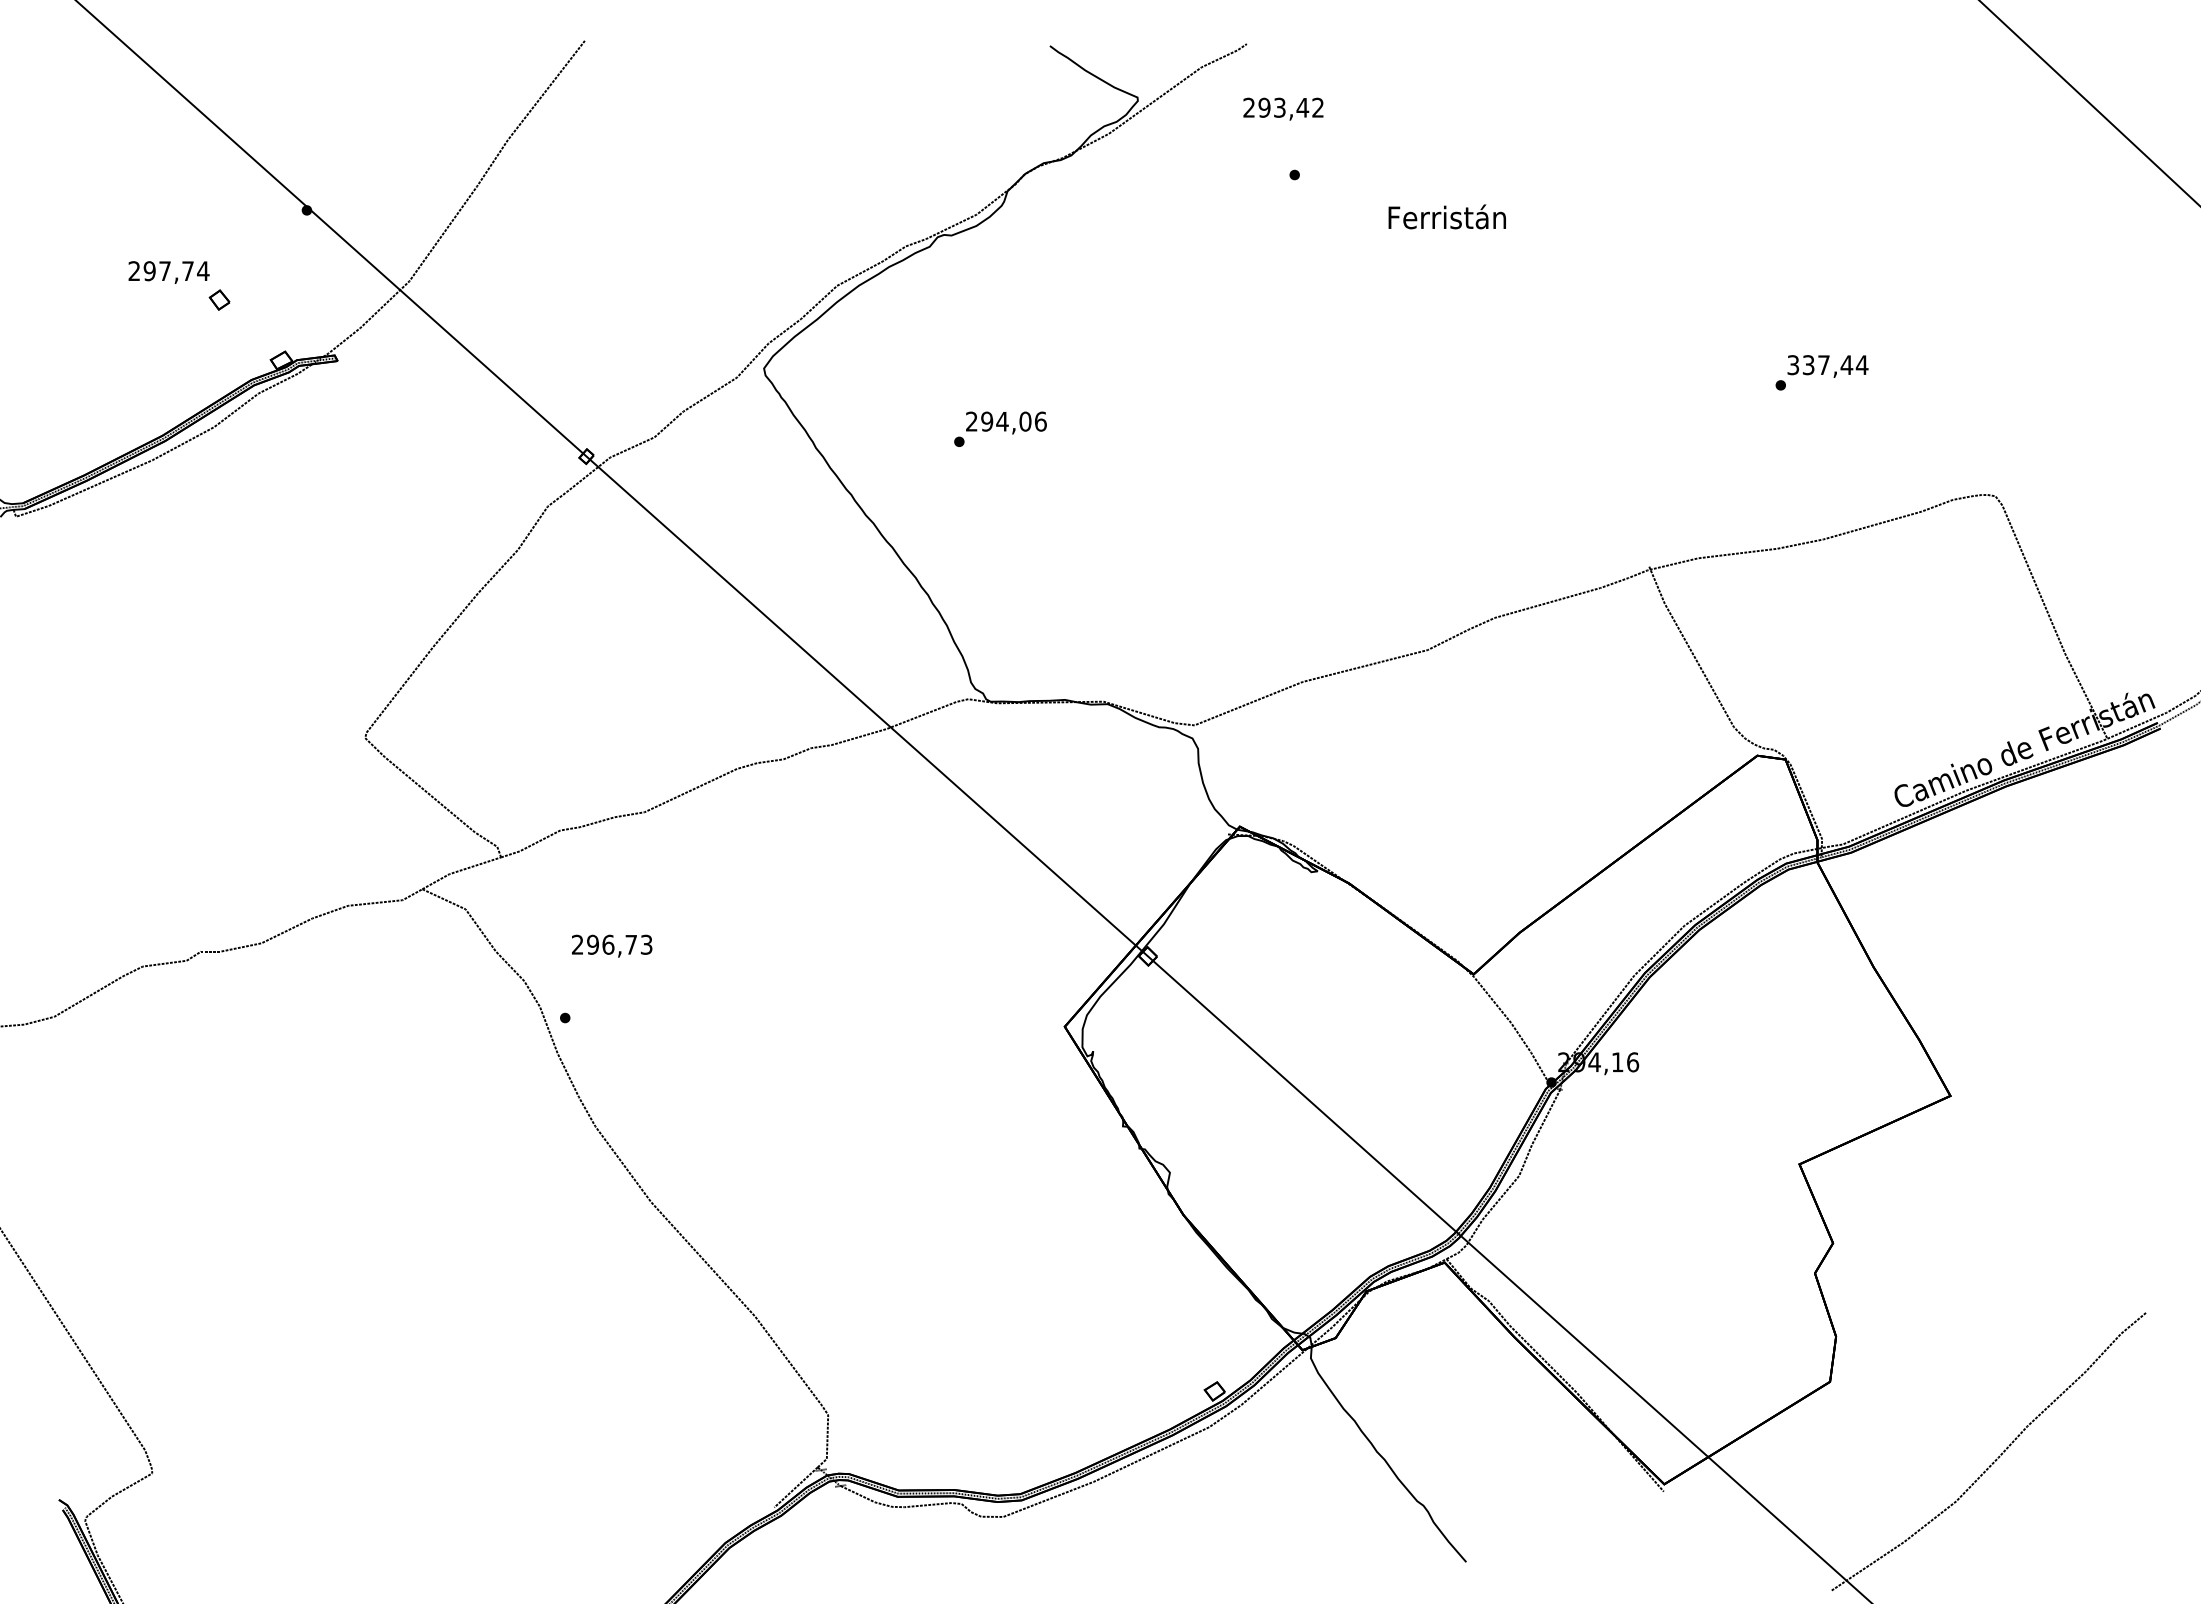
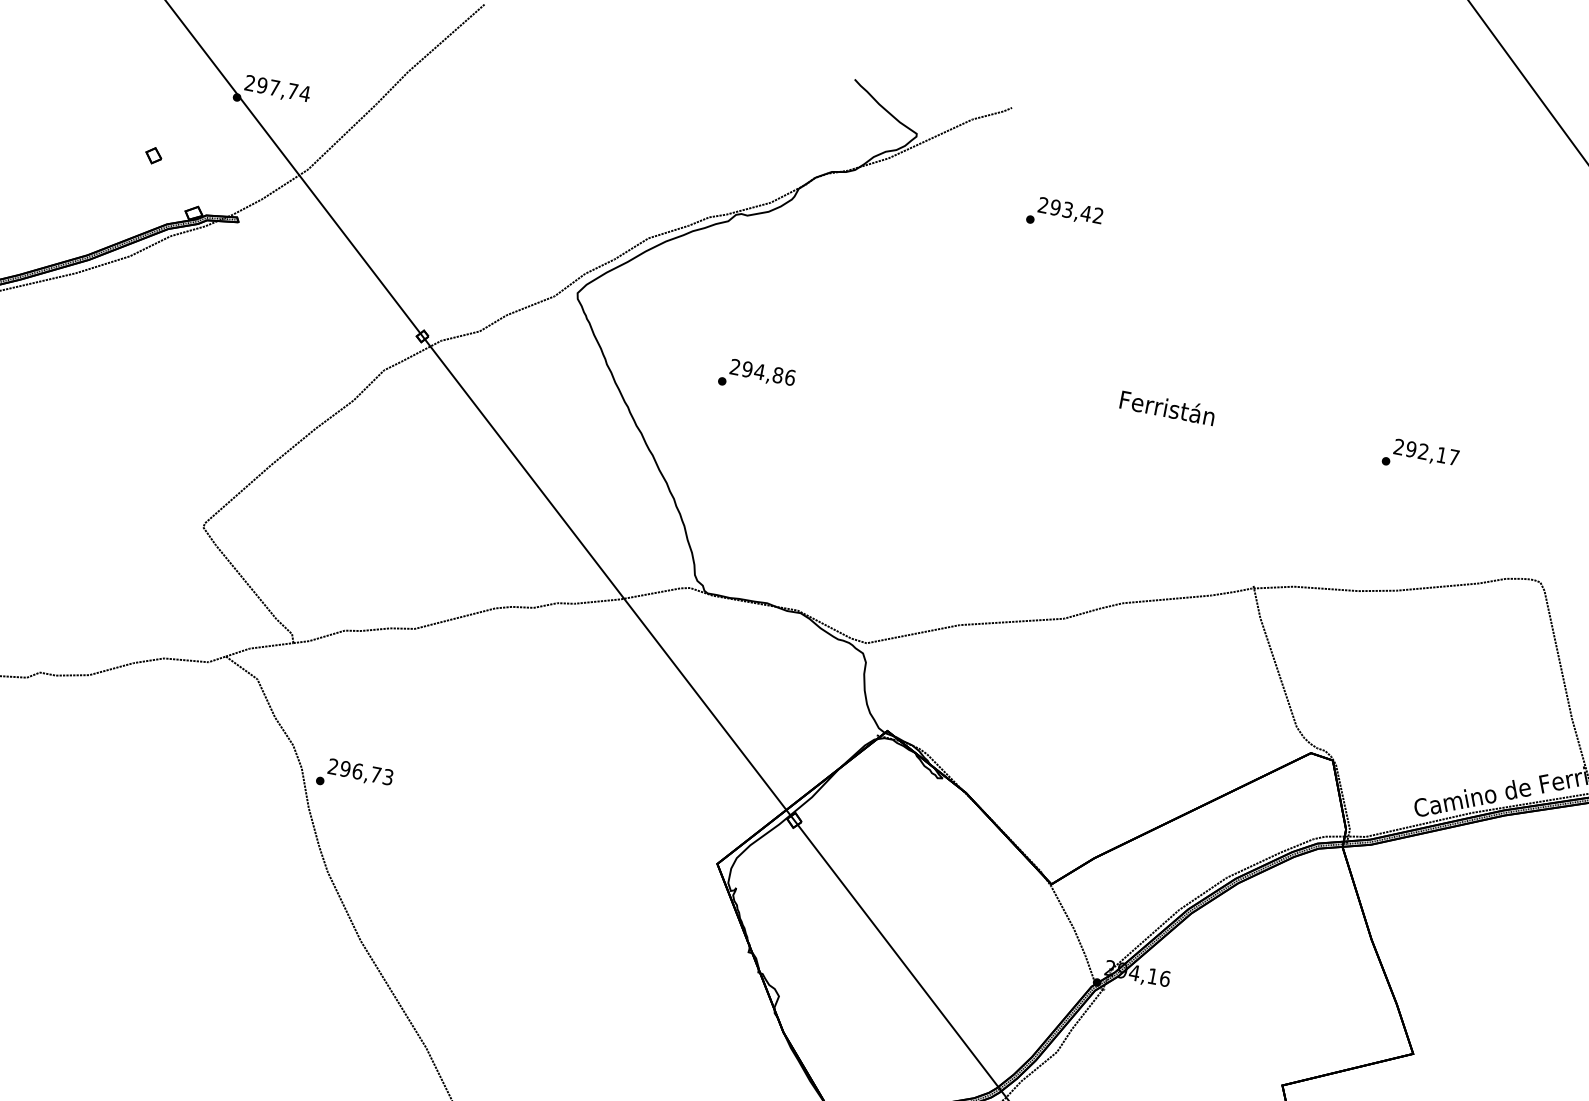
text: (1283, 108) -> (1070, 211), moved
text: (1446, 216) -> (1167, 407), moved
text: (168, 272) -> (277, 89), moved
text: (1827, 365) -> (1426, 452), 337,44 -> 292,17
text: (1025, 421) -> (778, 375), 294,06 -> 294,86
text: (612, 945) -> (360, 772), moved

